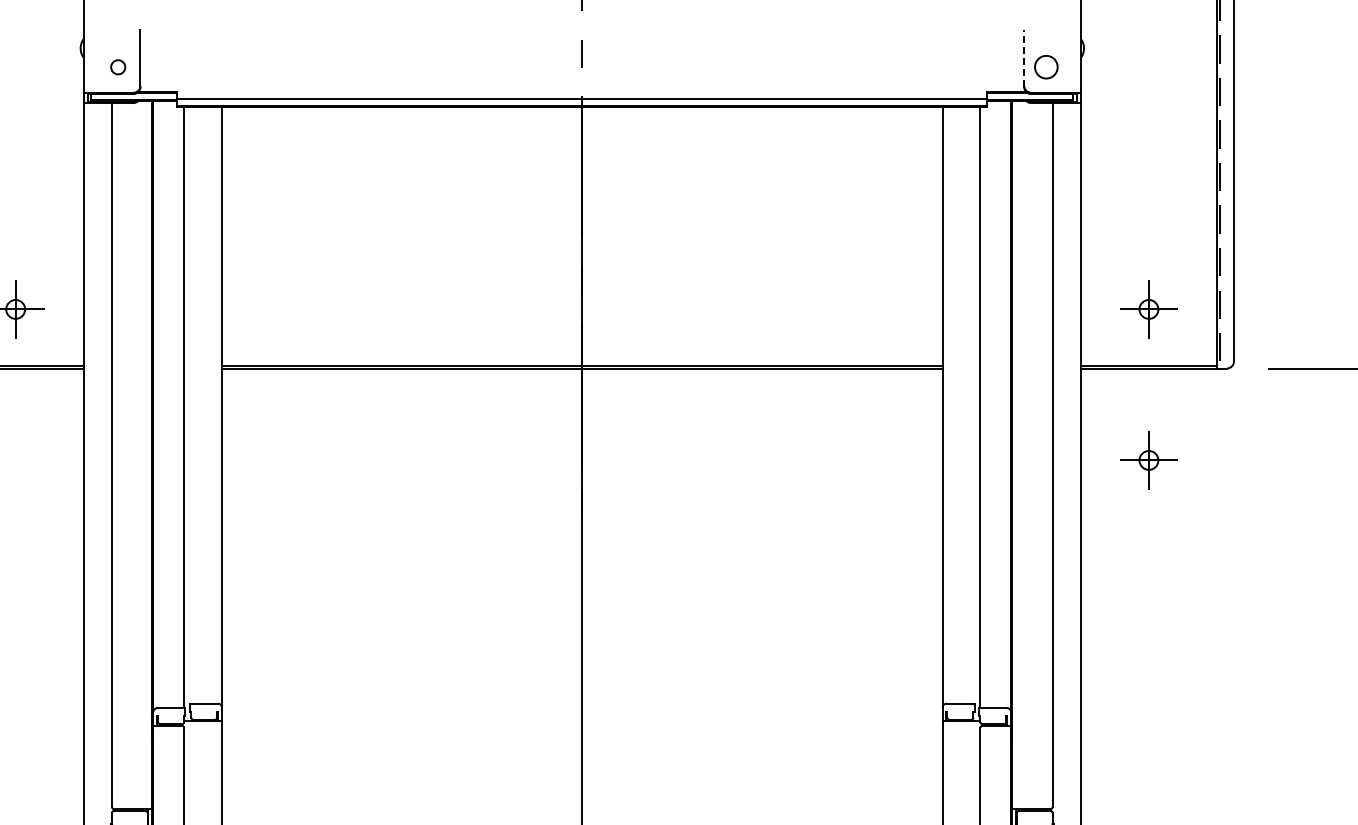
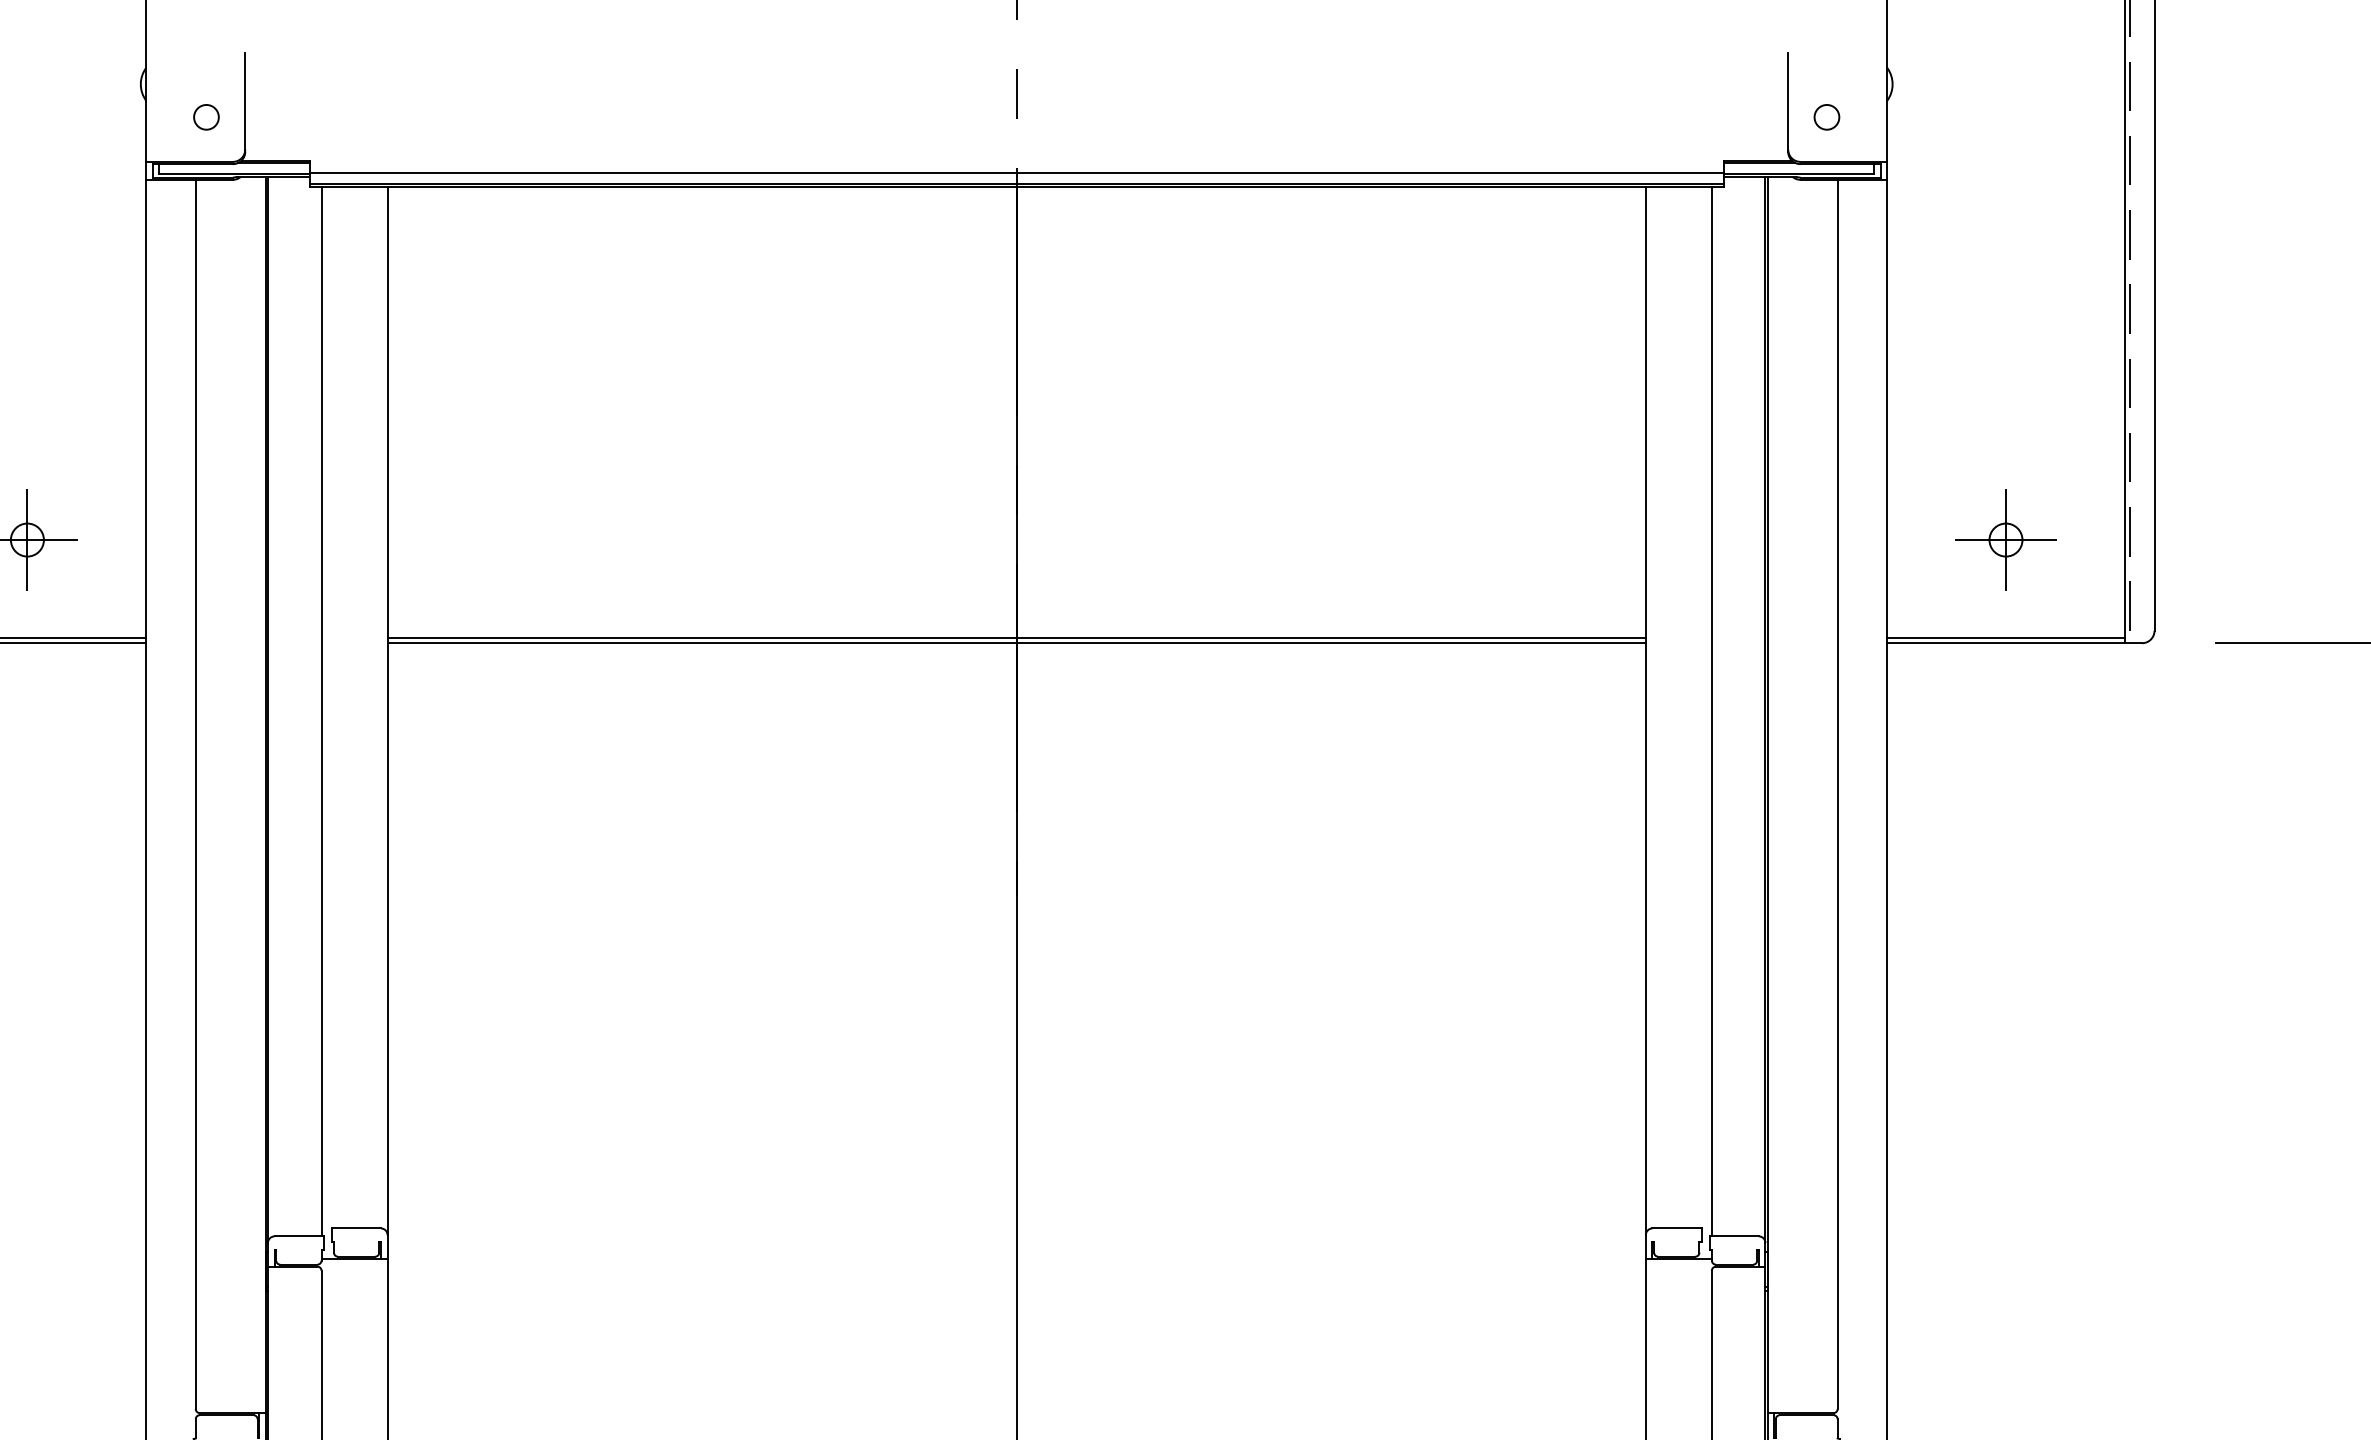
line: (1024, 58) -> (1788, 101), dashed -> solid
circle: (1046, 67) -> (1827, 117), size x0.62
part: (1148, 460) -> (2005, 803), removed

